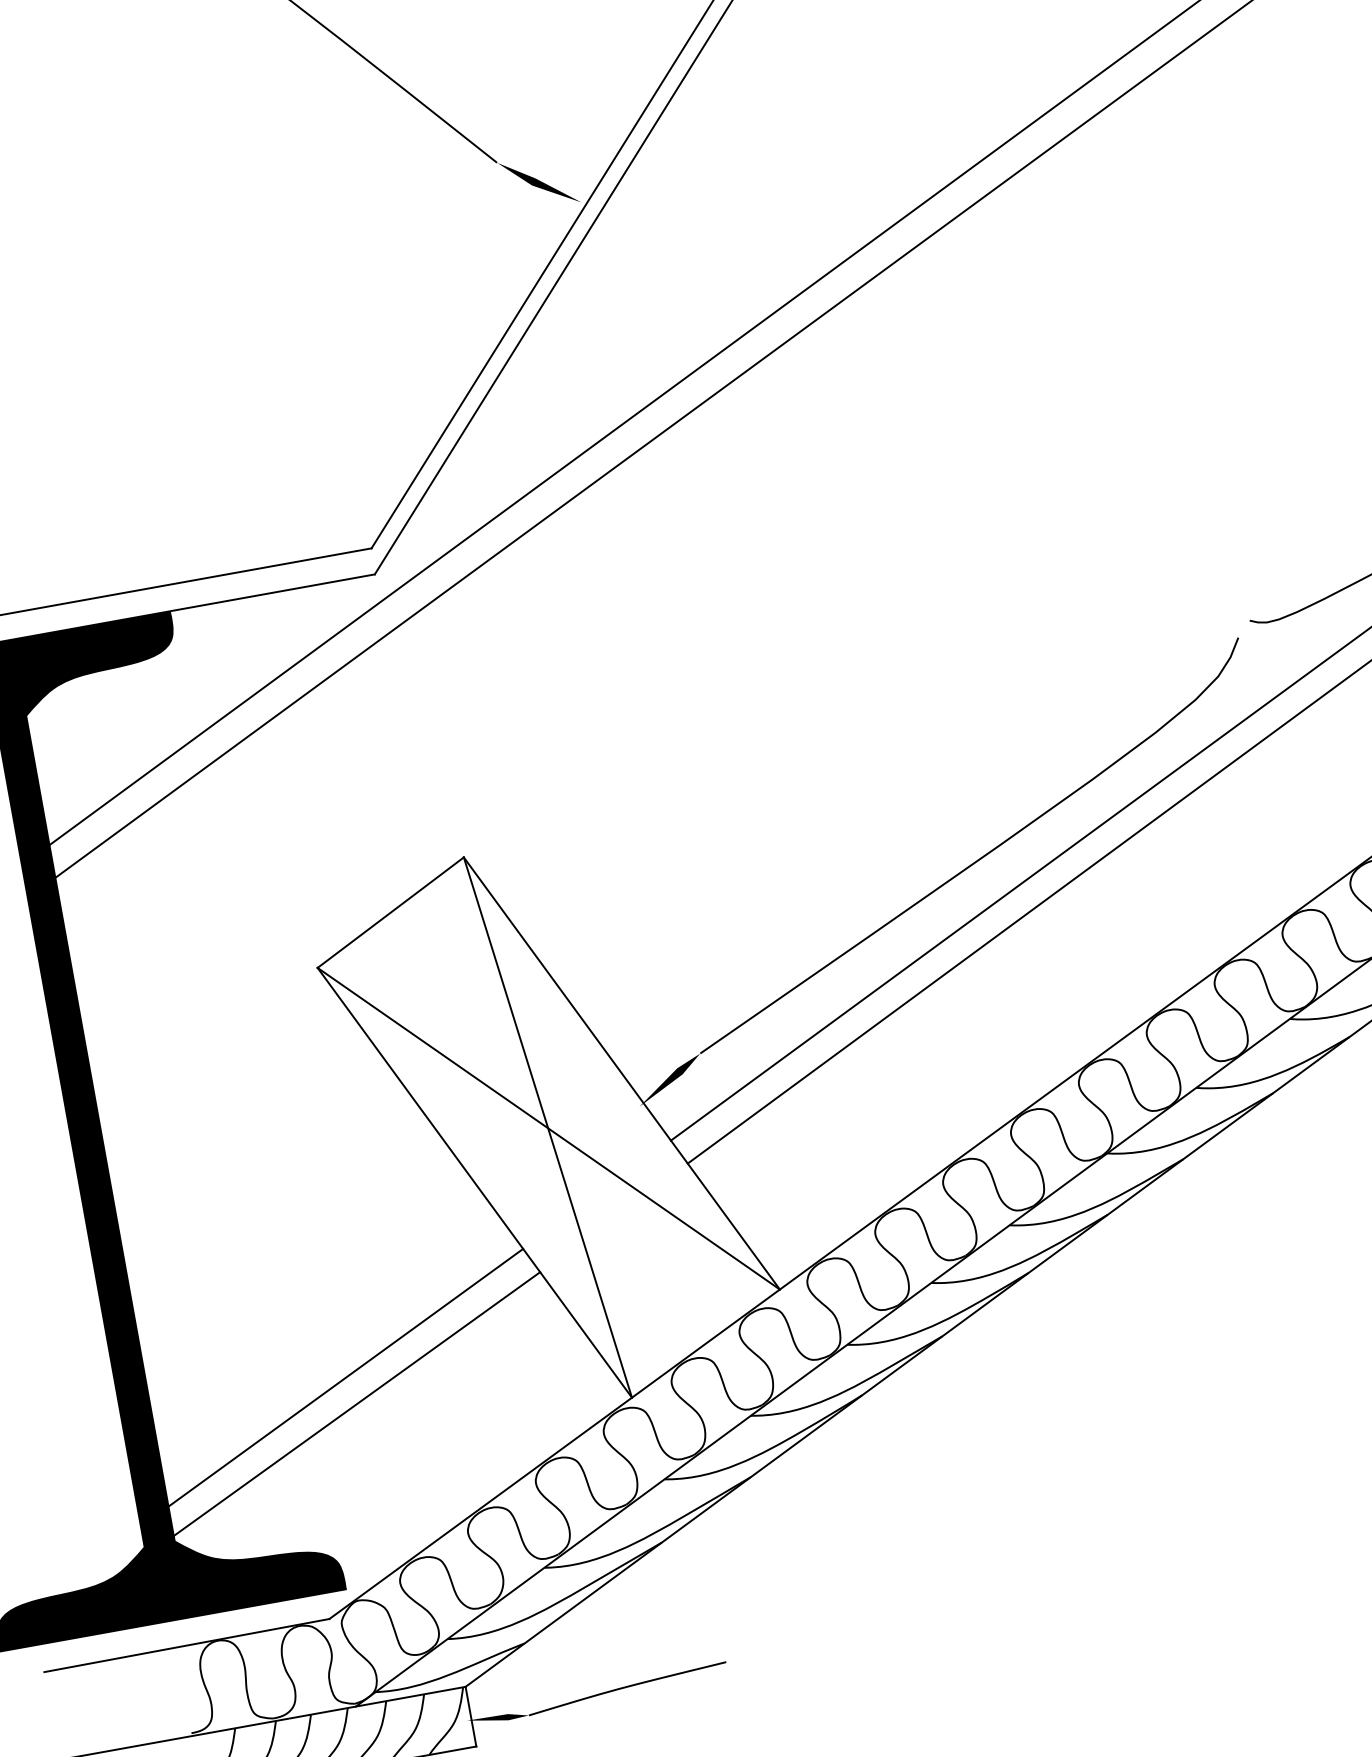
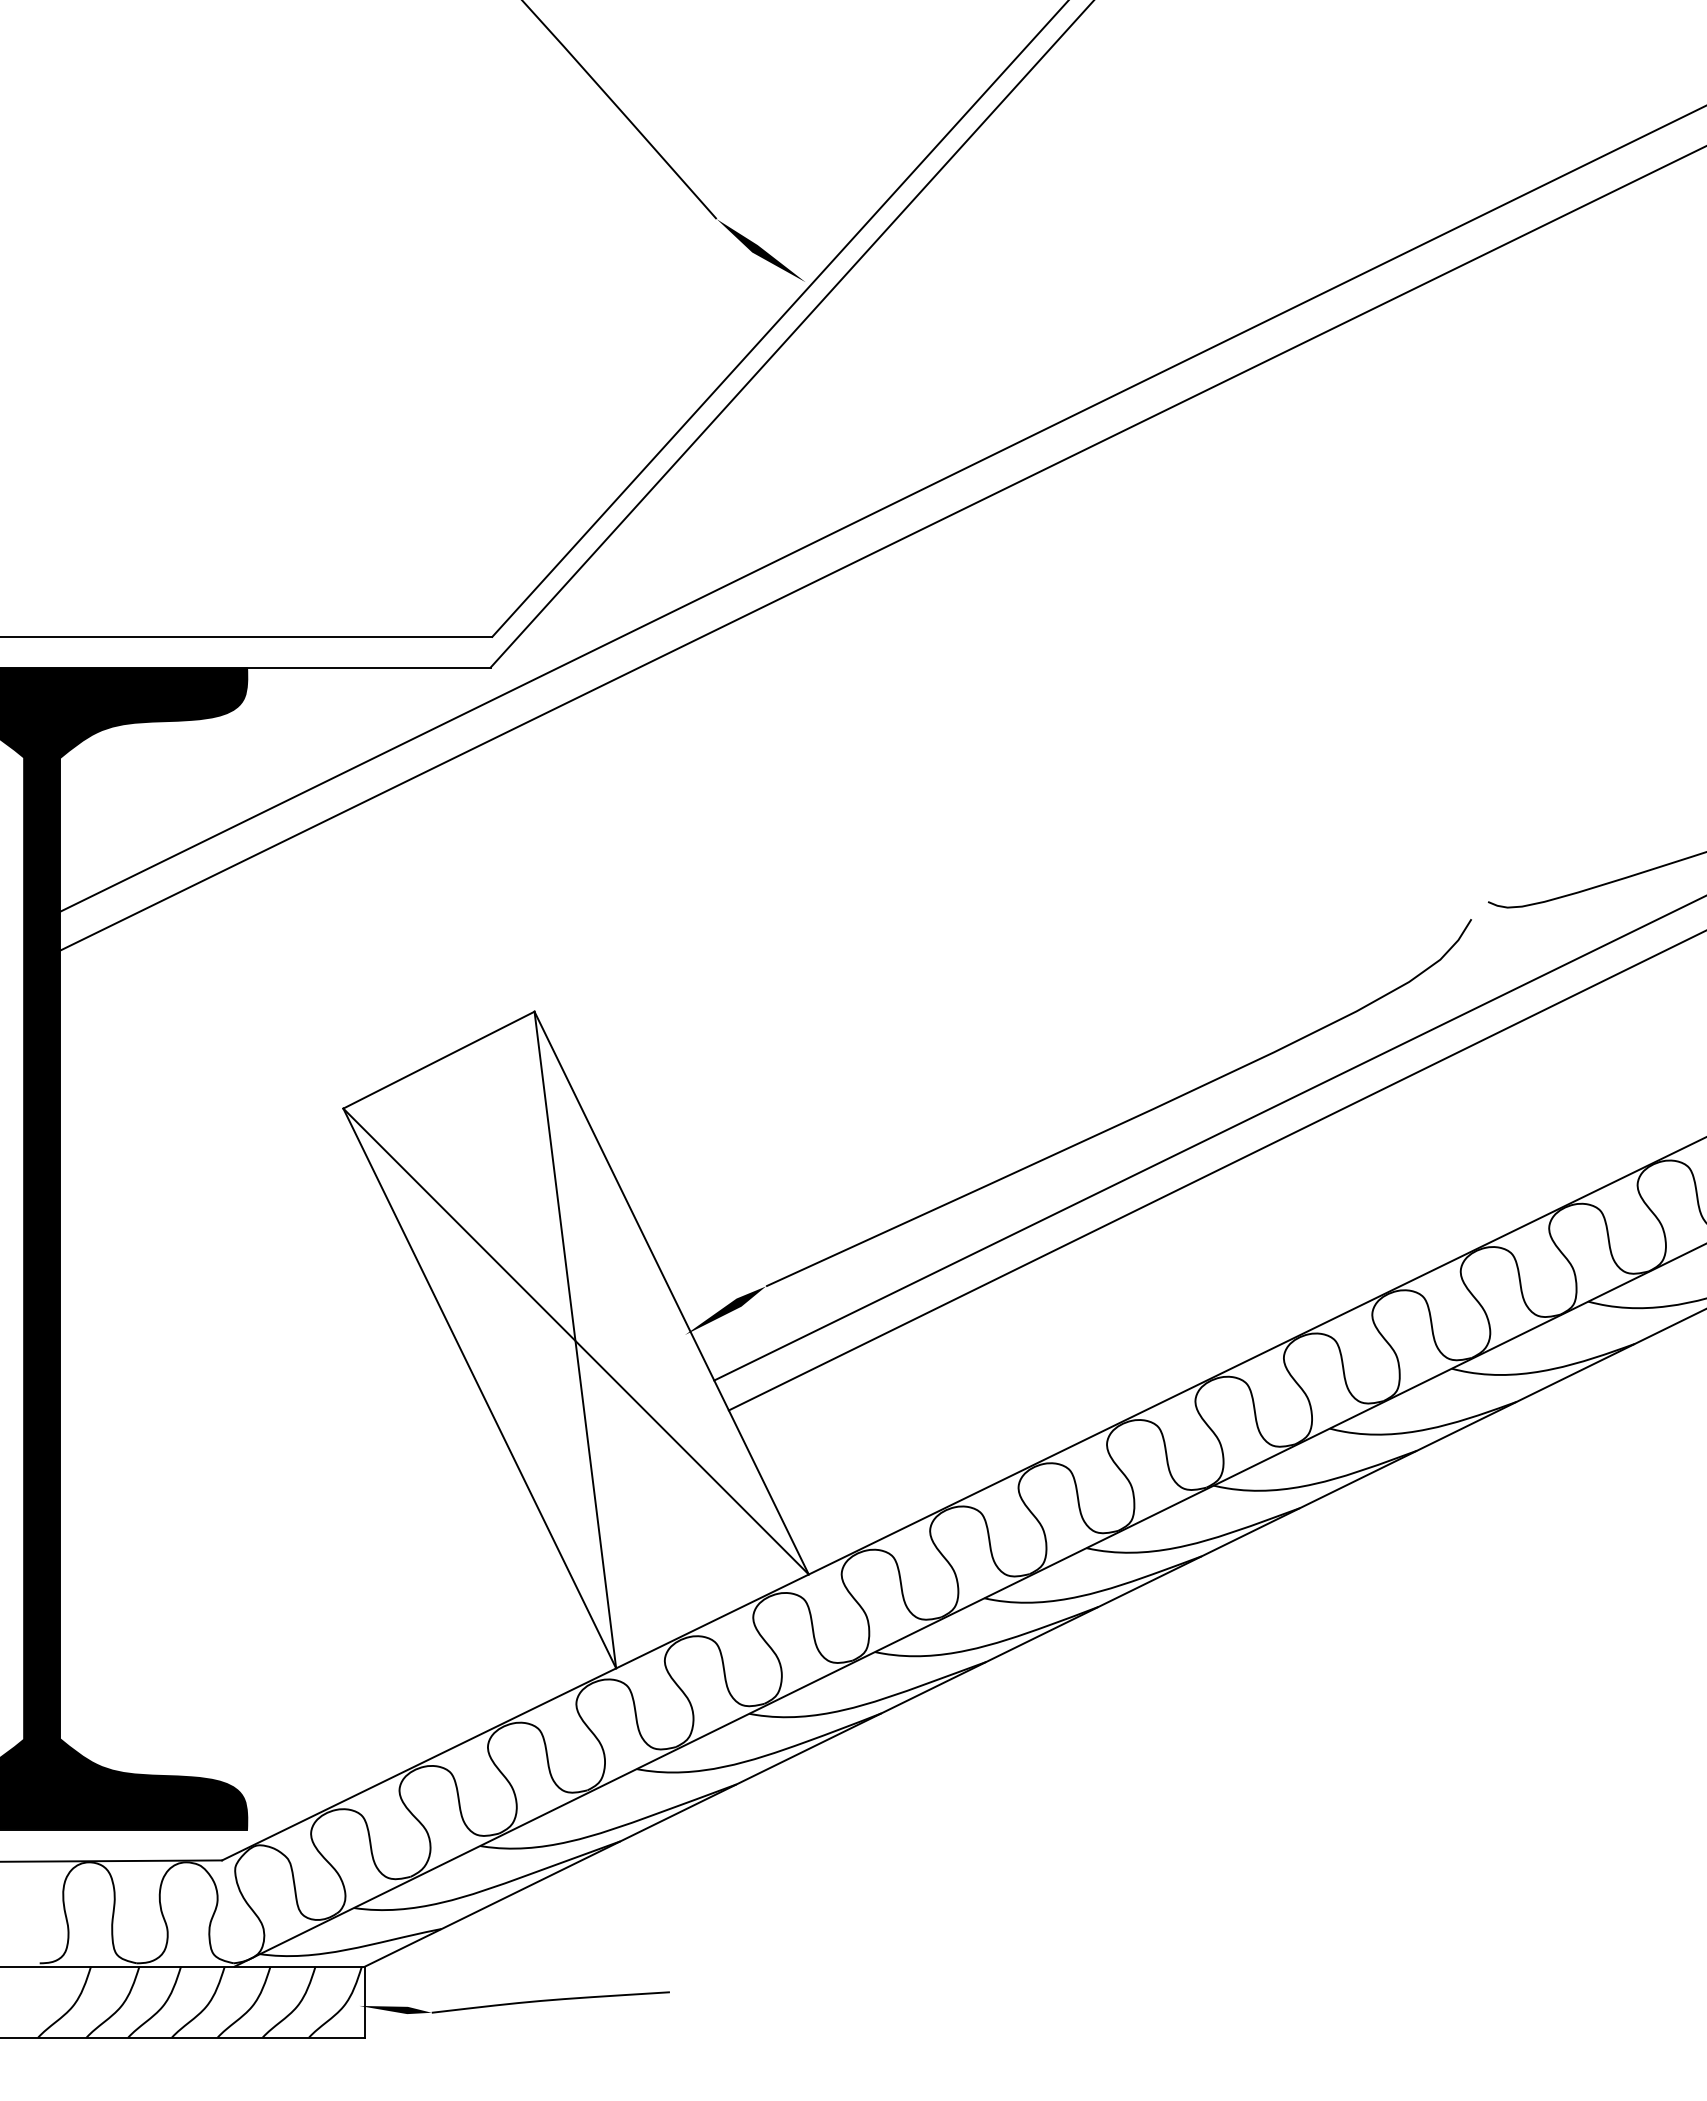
line: (345, 1377) -> (290, 1585), removed
line: (357, 1403) -> (298, 1618), removed

